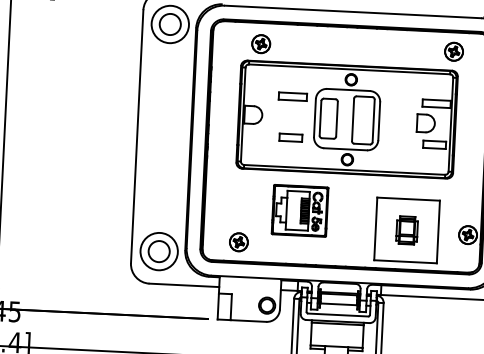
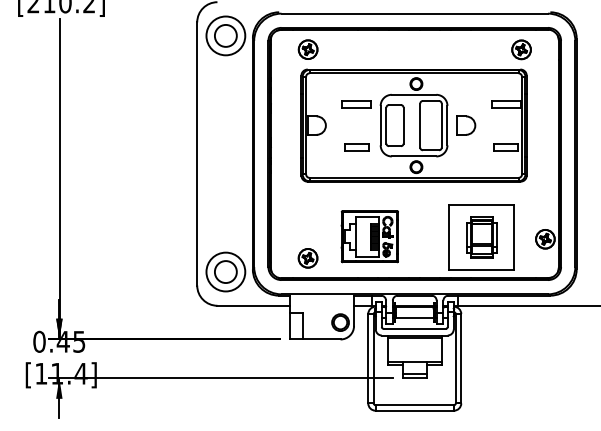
part: (260, 43) -> (307, 49), moved
part: (426, 123) -> (466, 125), moved
part: (299, 210) -> (369, 236), moved
part: (406, 230) -> (481, 237), size x1.43

